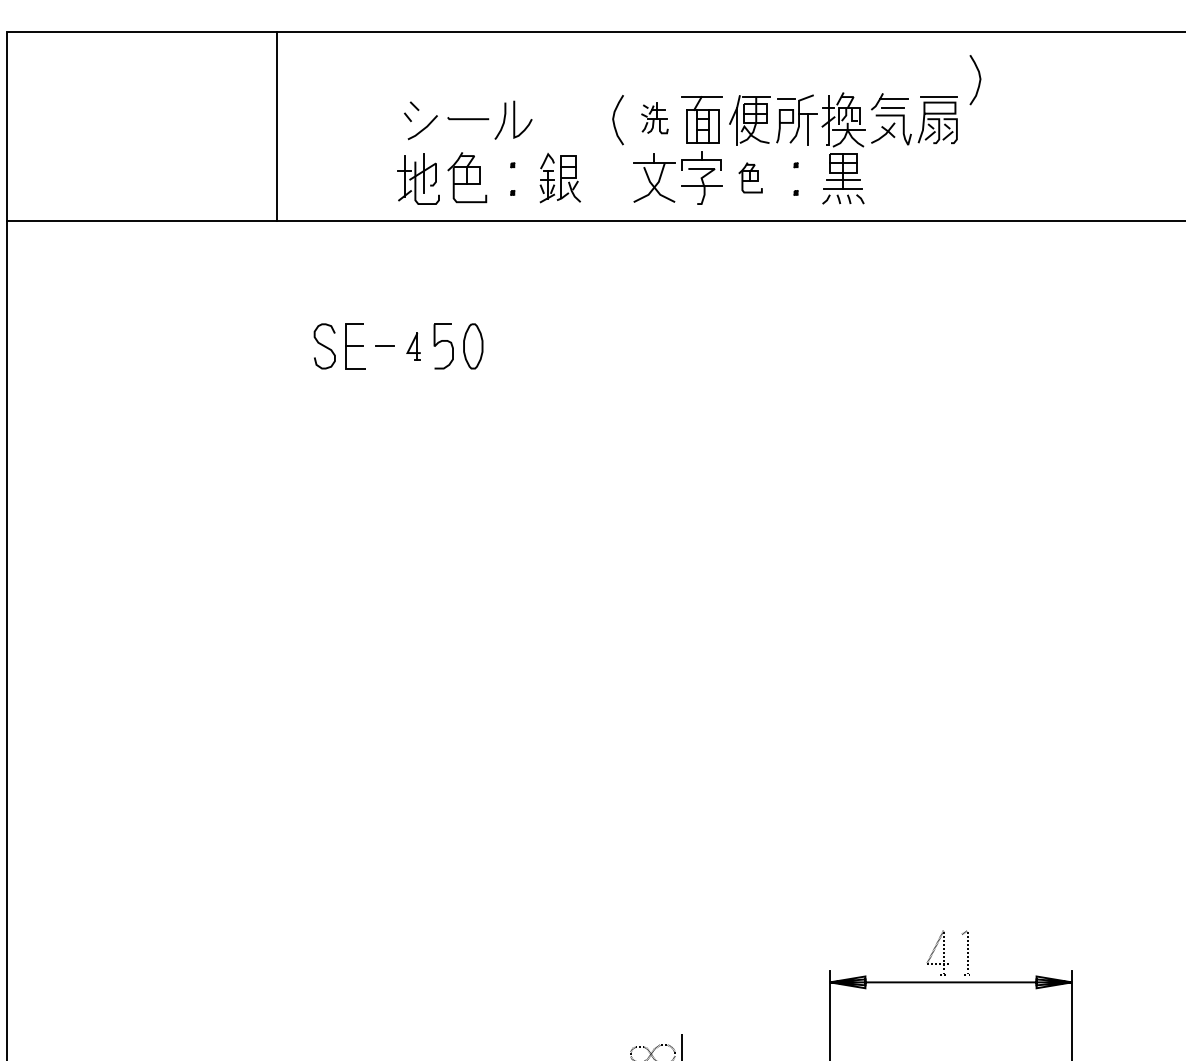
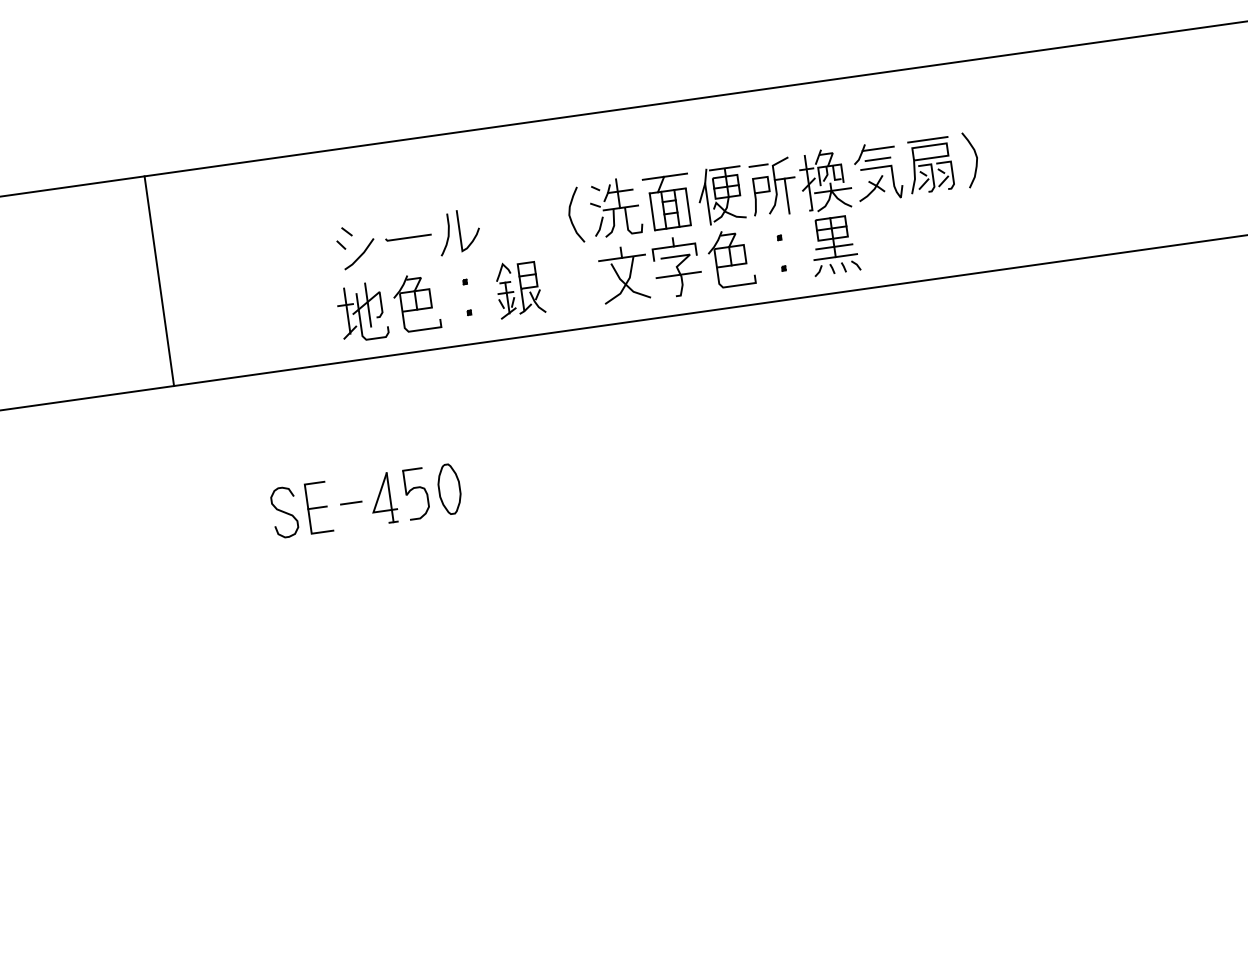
curve: (978, 82) -> (975, 161), moved
part: (654, 118) -> (615, 207), size x1.67
line: (276, 126) -> (159, 281), moved
part: (750, 177) -> (730, 258), size x1.67
part: (413, 346) -> (383, 498), size x1.67

